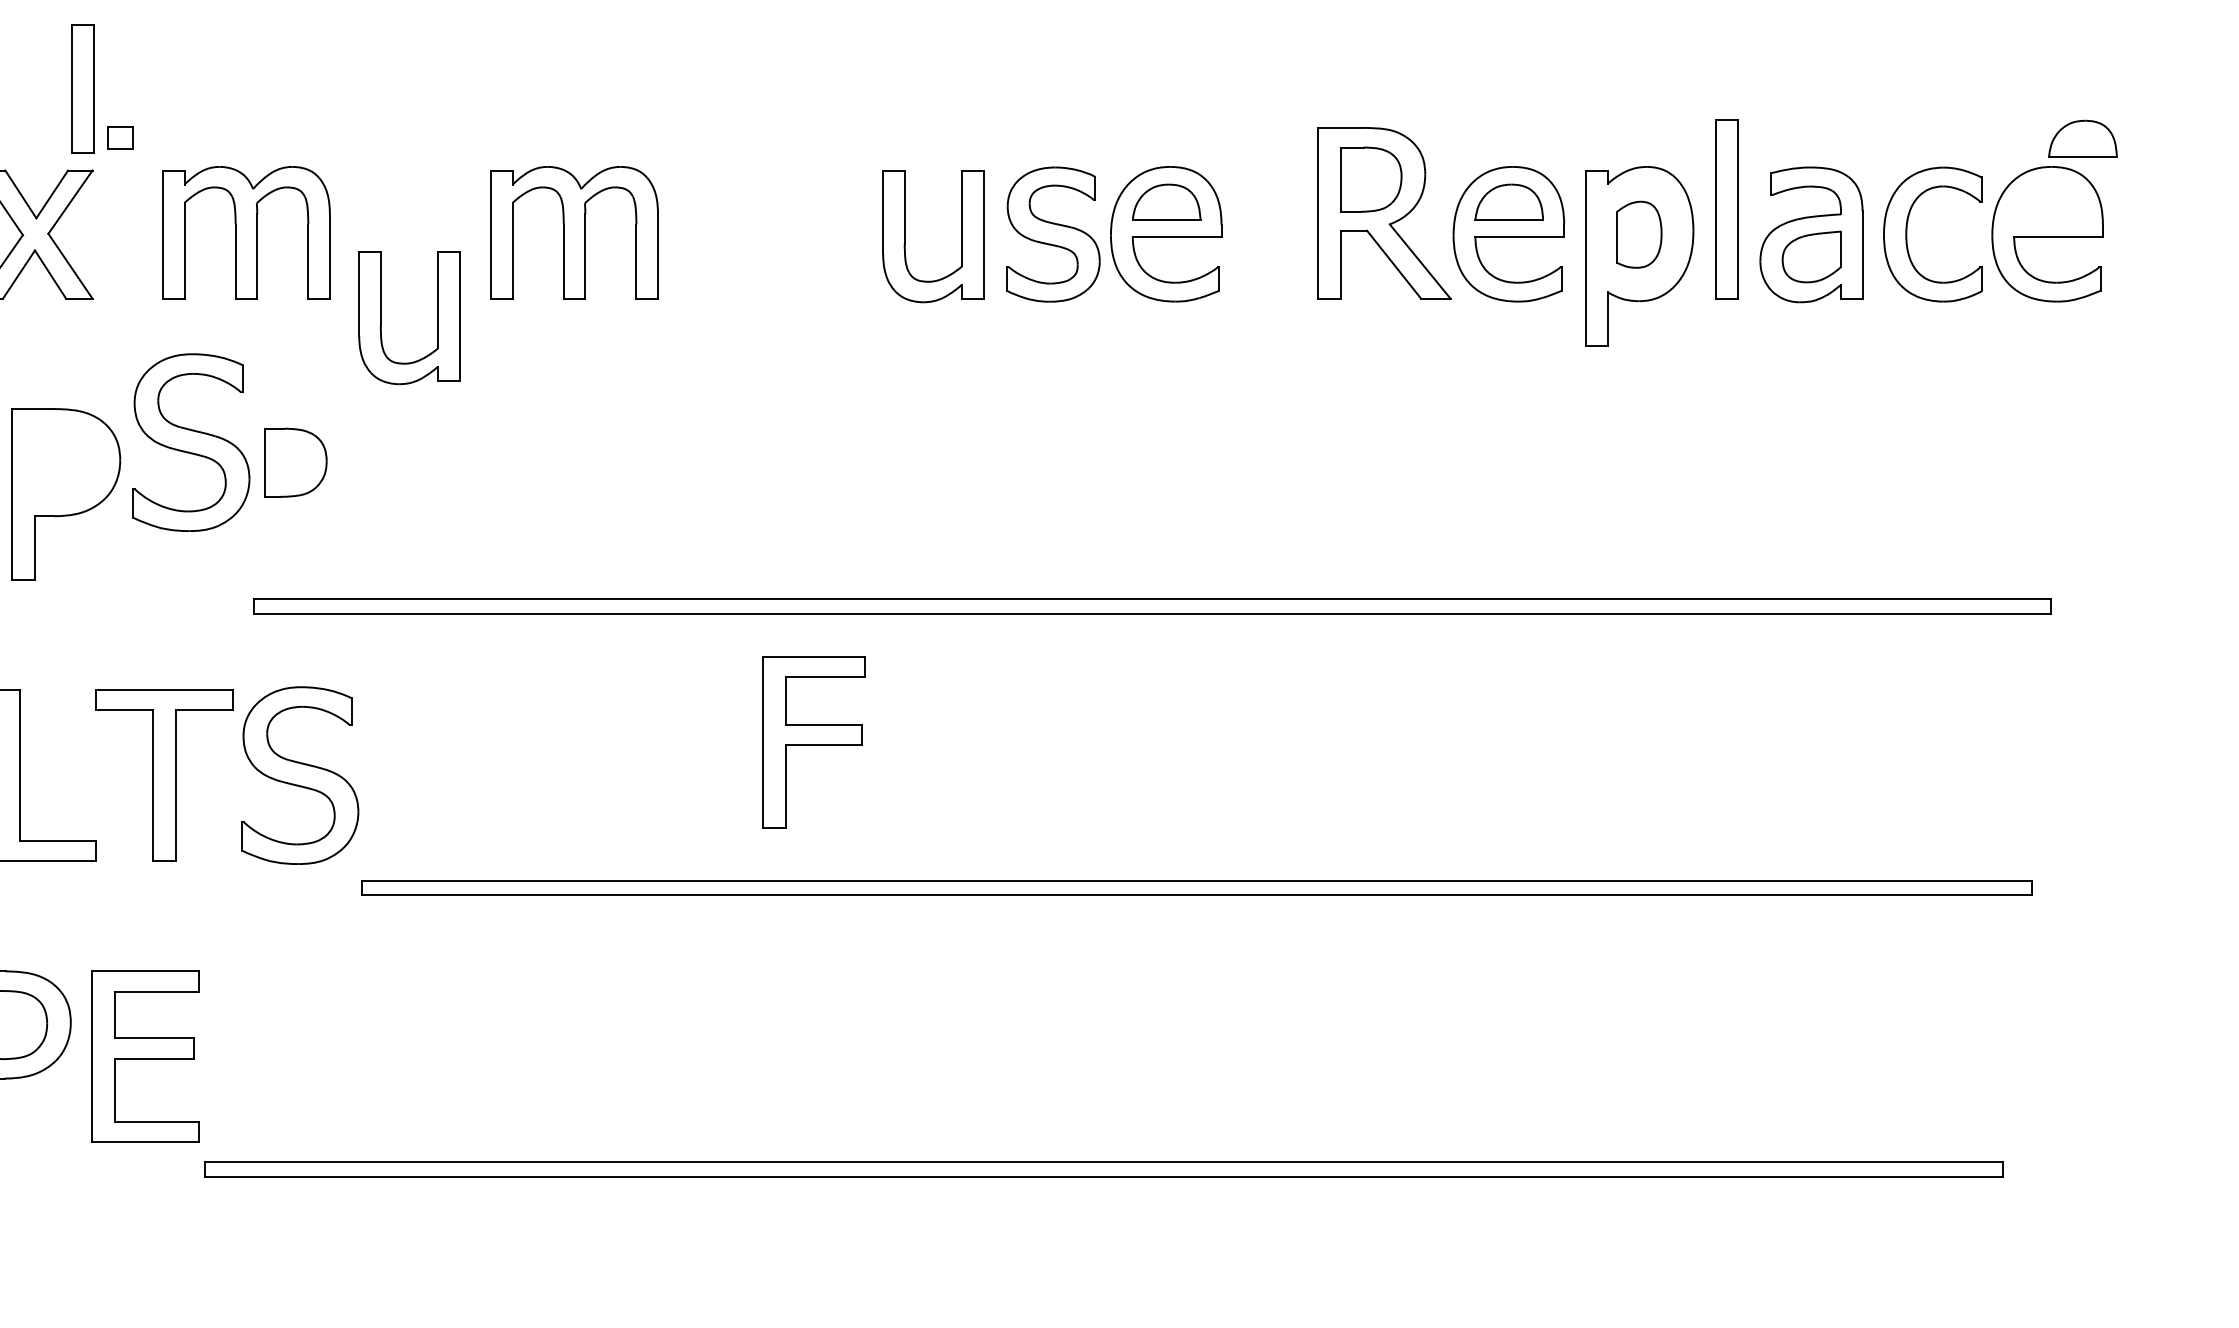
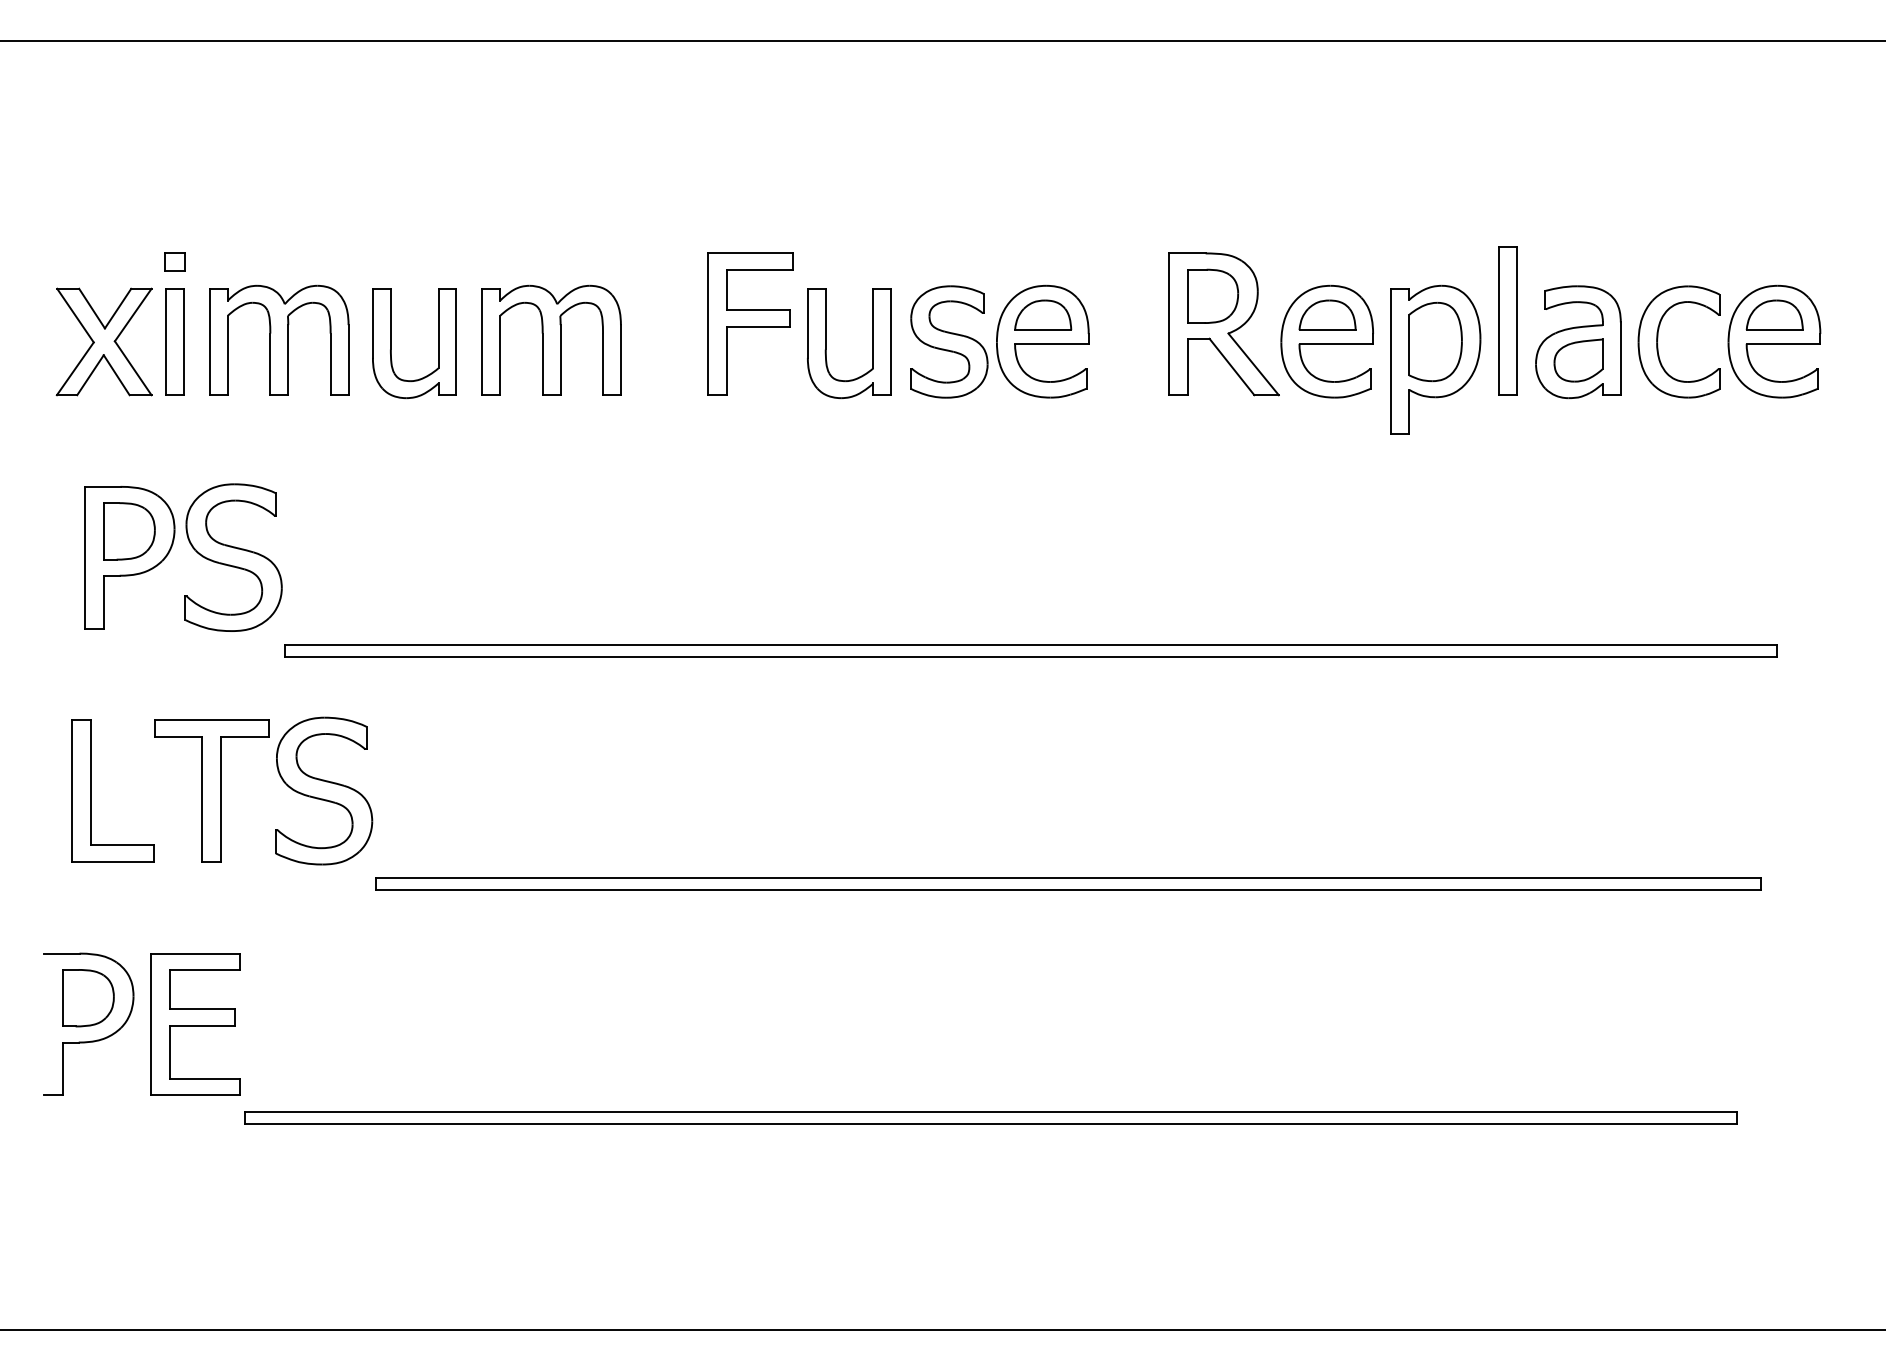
part: (82, 88) -> (174, 341), moved
part: (2082, 137) -> (1774, 314), moved
part: (1639, 235) -> (1435, 342), size x1.43
part: (381, 318) -> (391, 343), moved
part: (191, 442) -> (233, 557), moved
part: (296, 462) -> (129, 531), moved
part: (814, 741) -> (750, 323), moved

